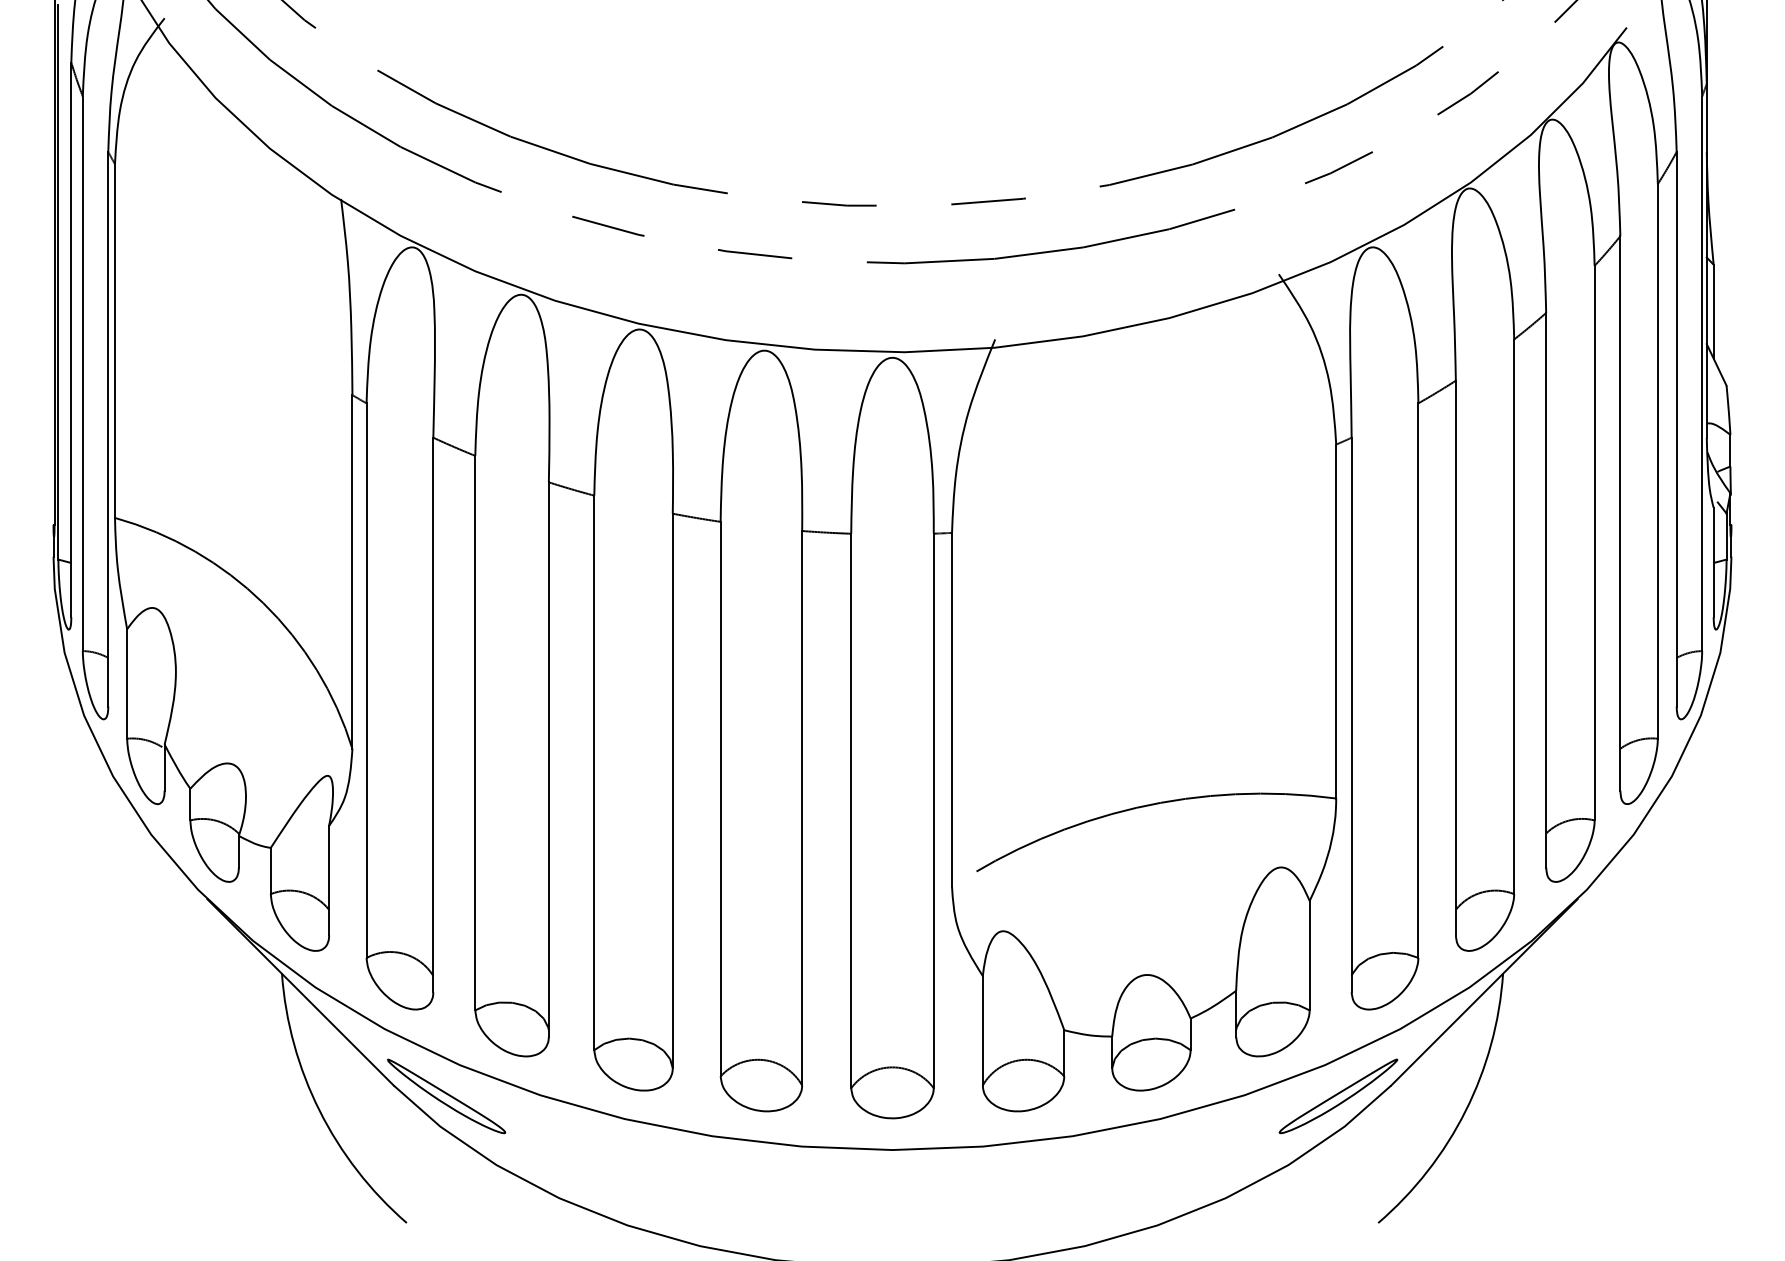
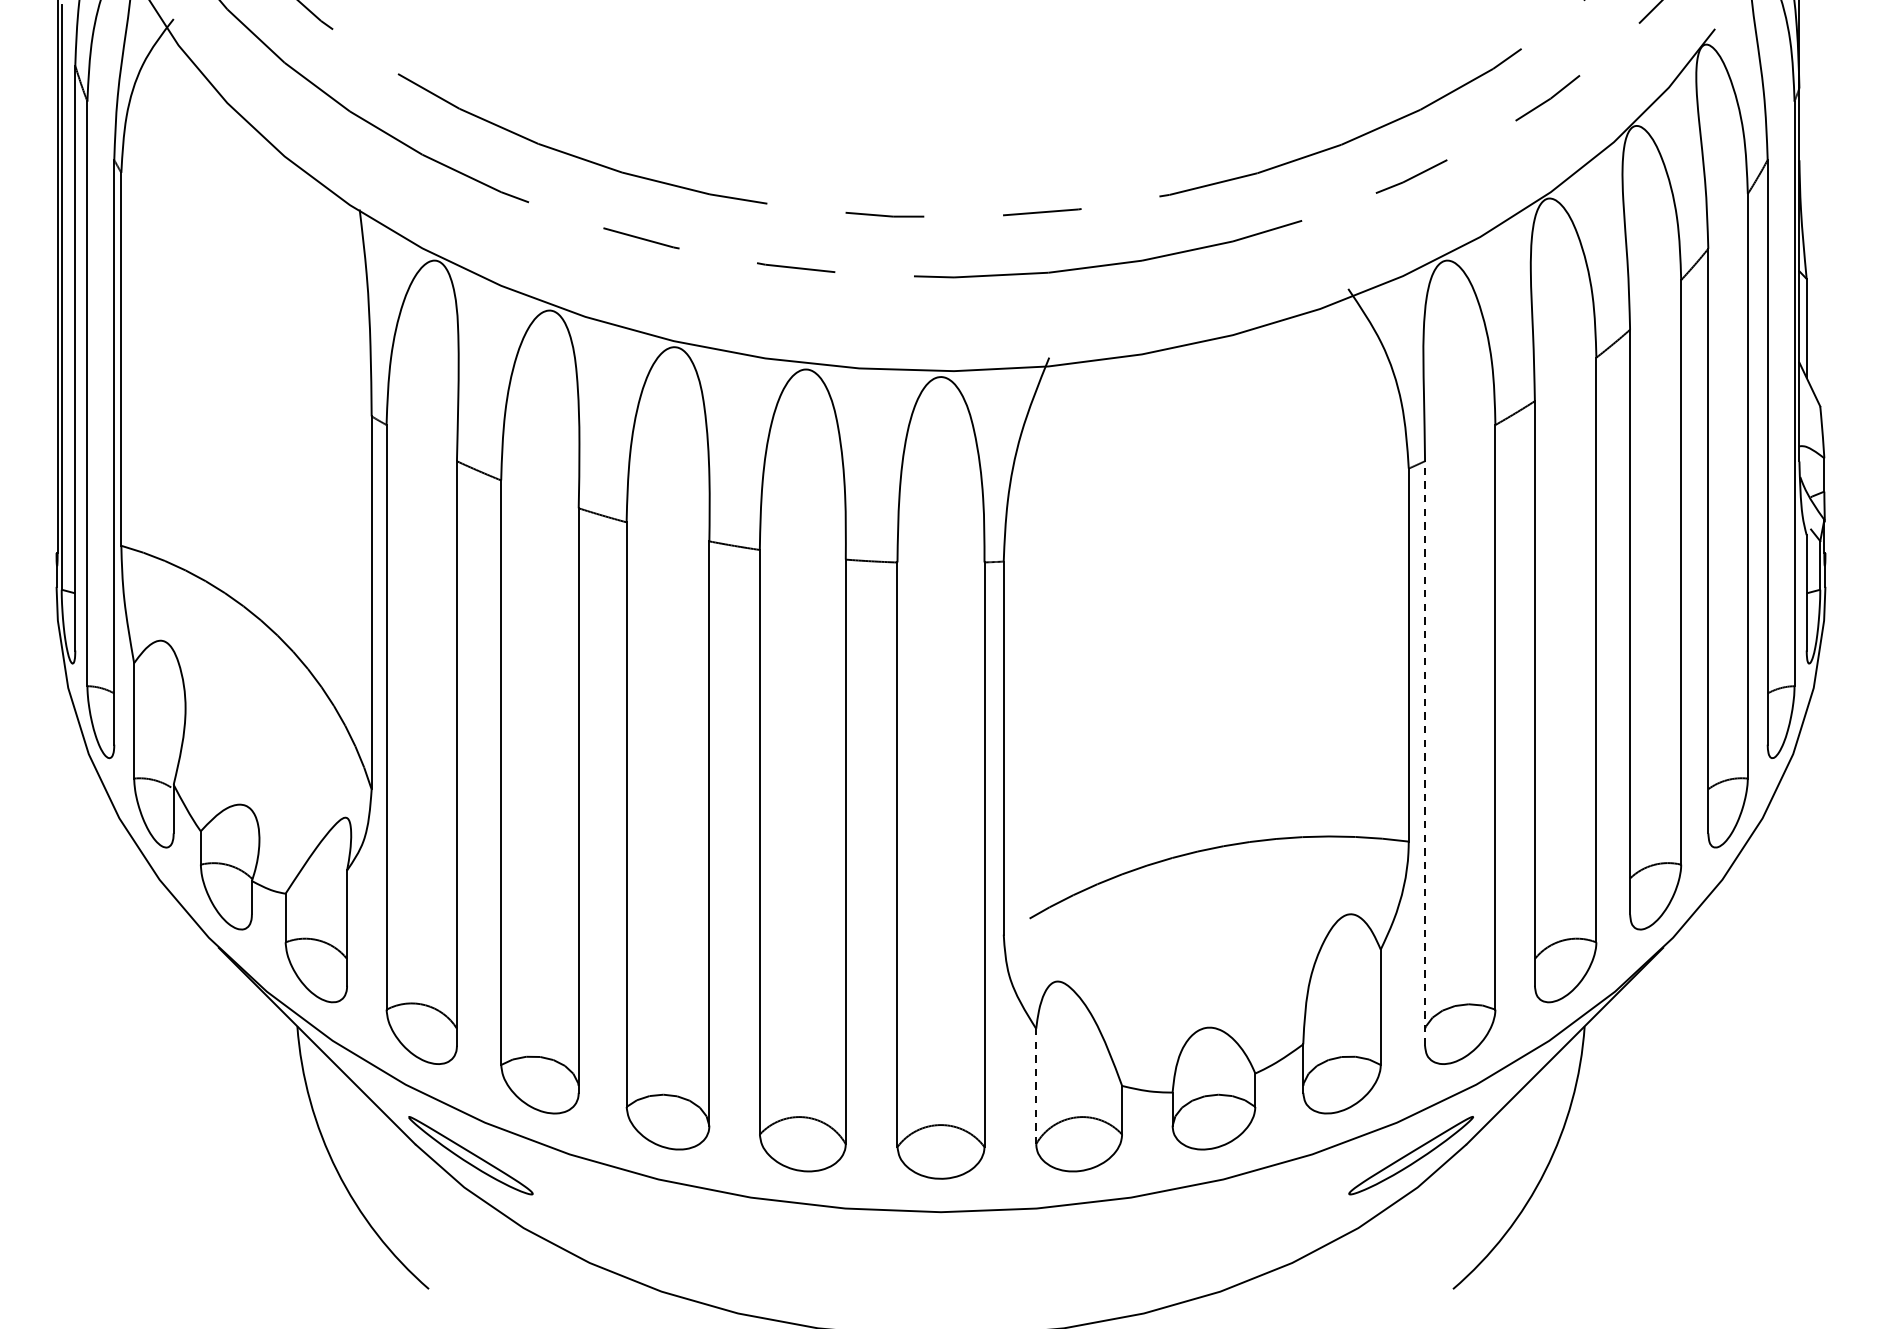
line: (1351, 714) -> (1424, 753), solid -> dashed
line: (982, 1030) -> (1035, 1086), solid -> dashed

